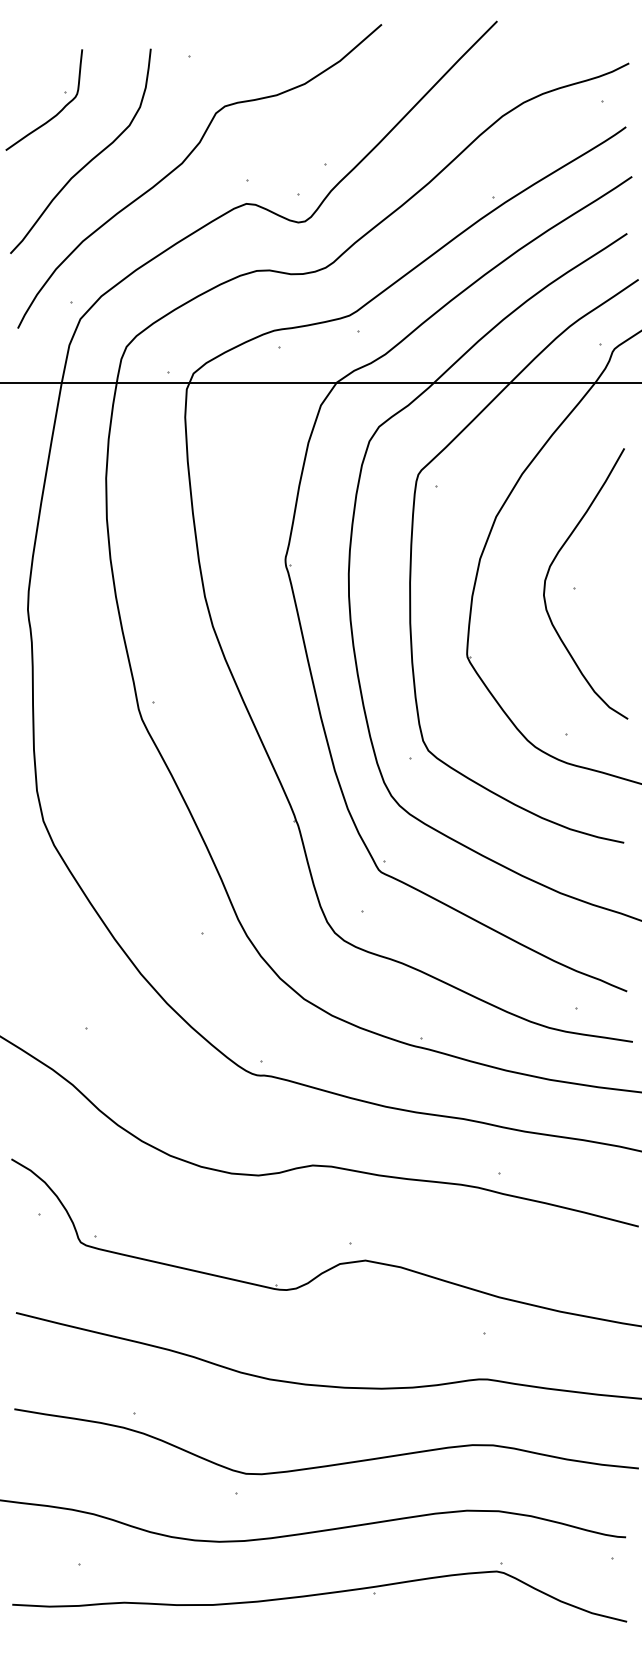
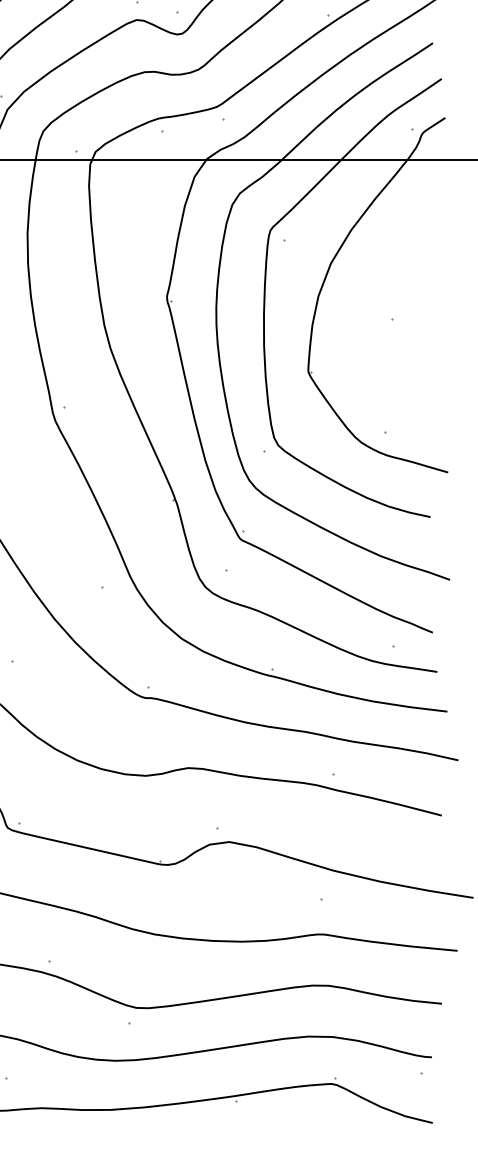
curve: (549, 571) -> (372, 305), removed

